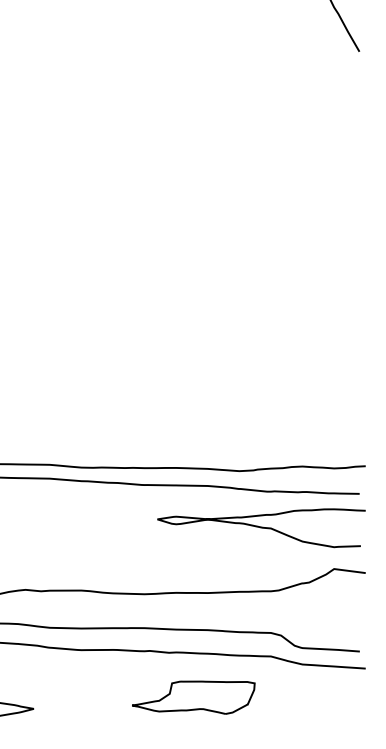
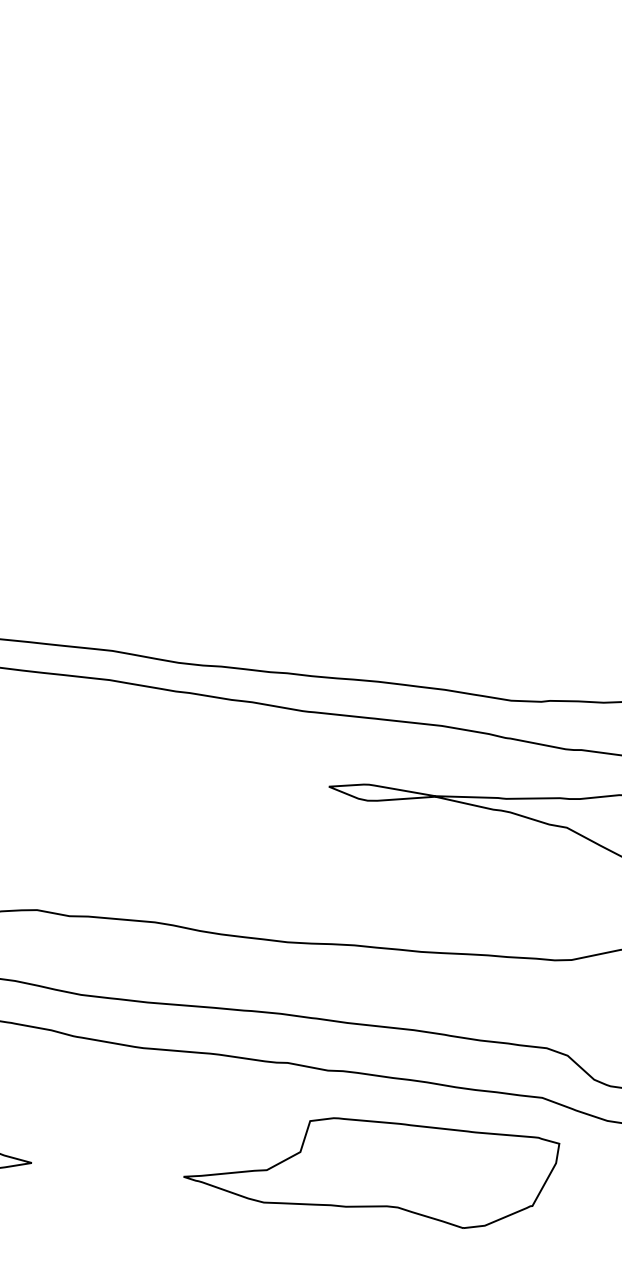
part: (193, 697) -> (370, 1169), size x1.43

